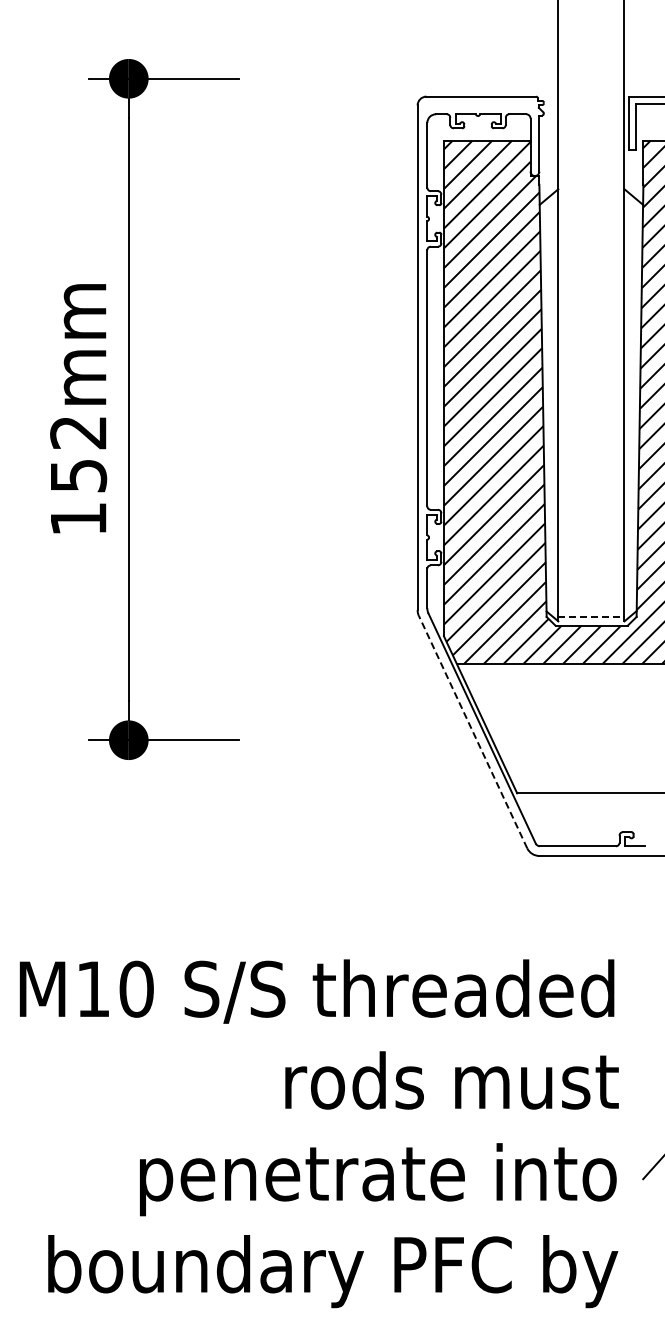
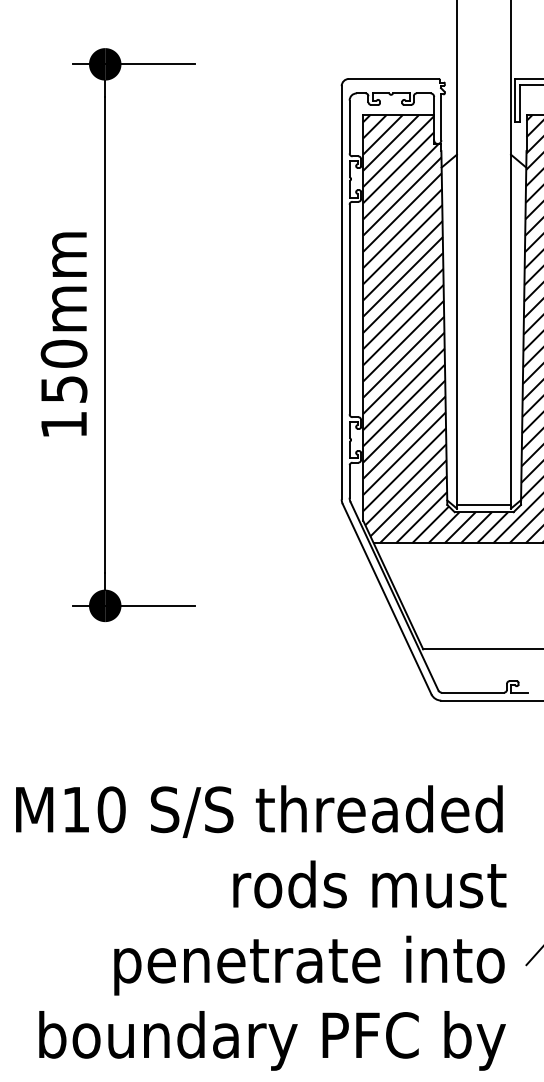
text: (78, 432) -> (64, 353), 152mm -> 150mm
line: (591, 616) -> (484, 504), dashed -> solid
line: (472, 731) -> (386, 598), dashed -> solid

